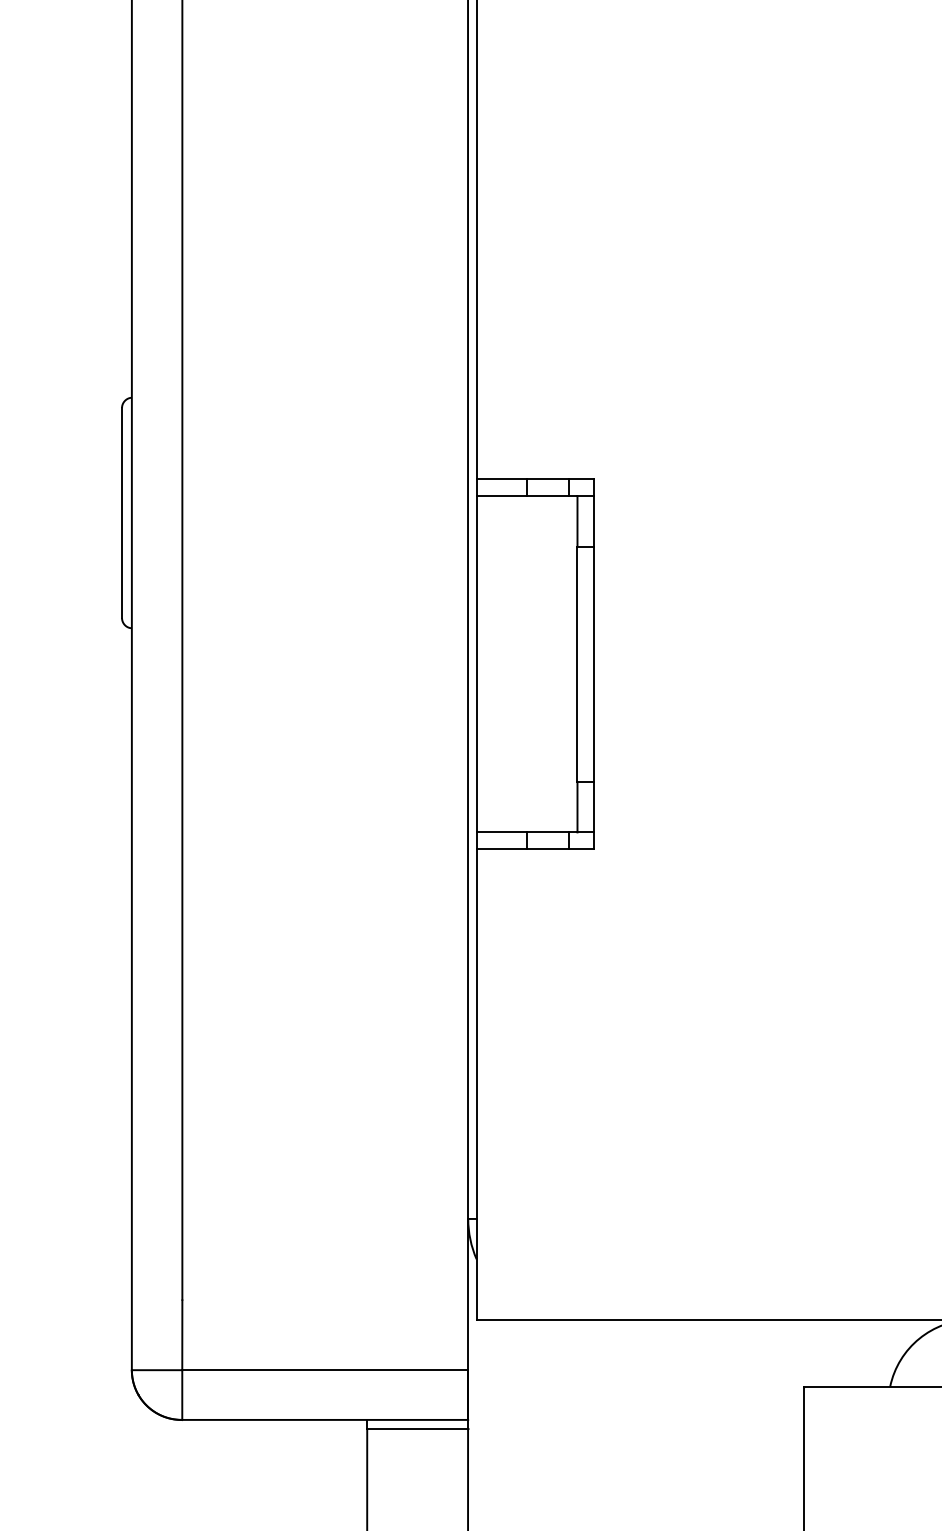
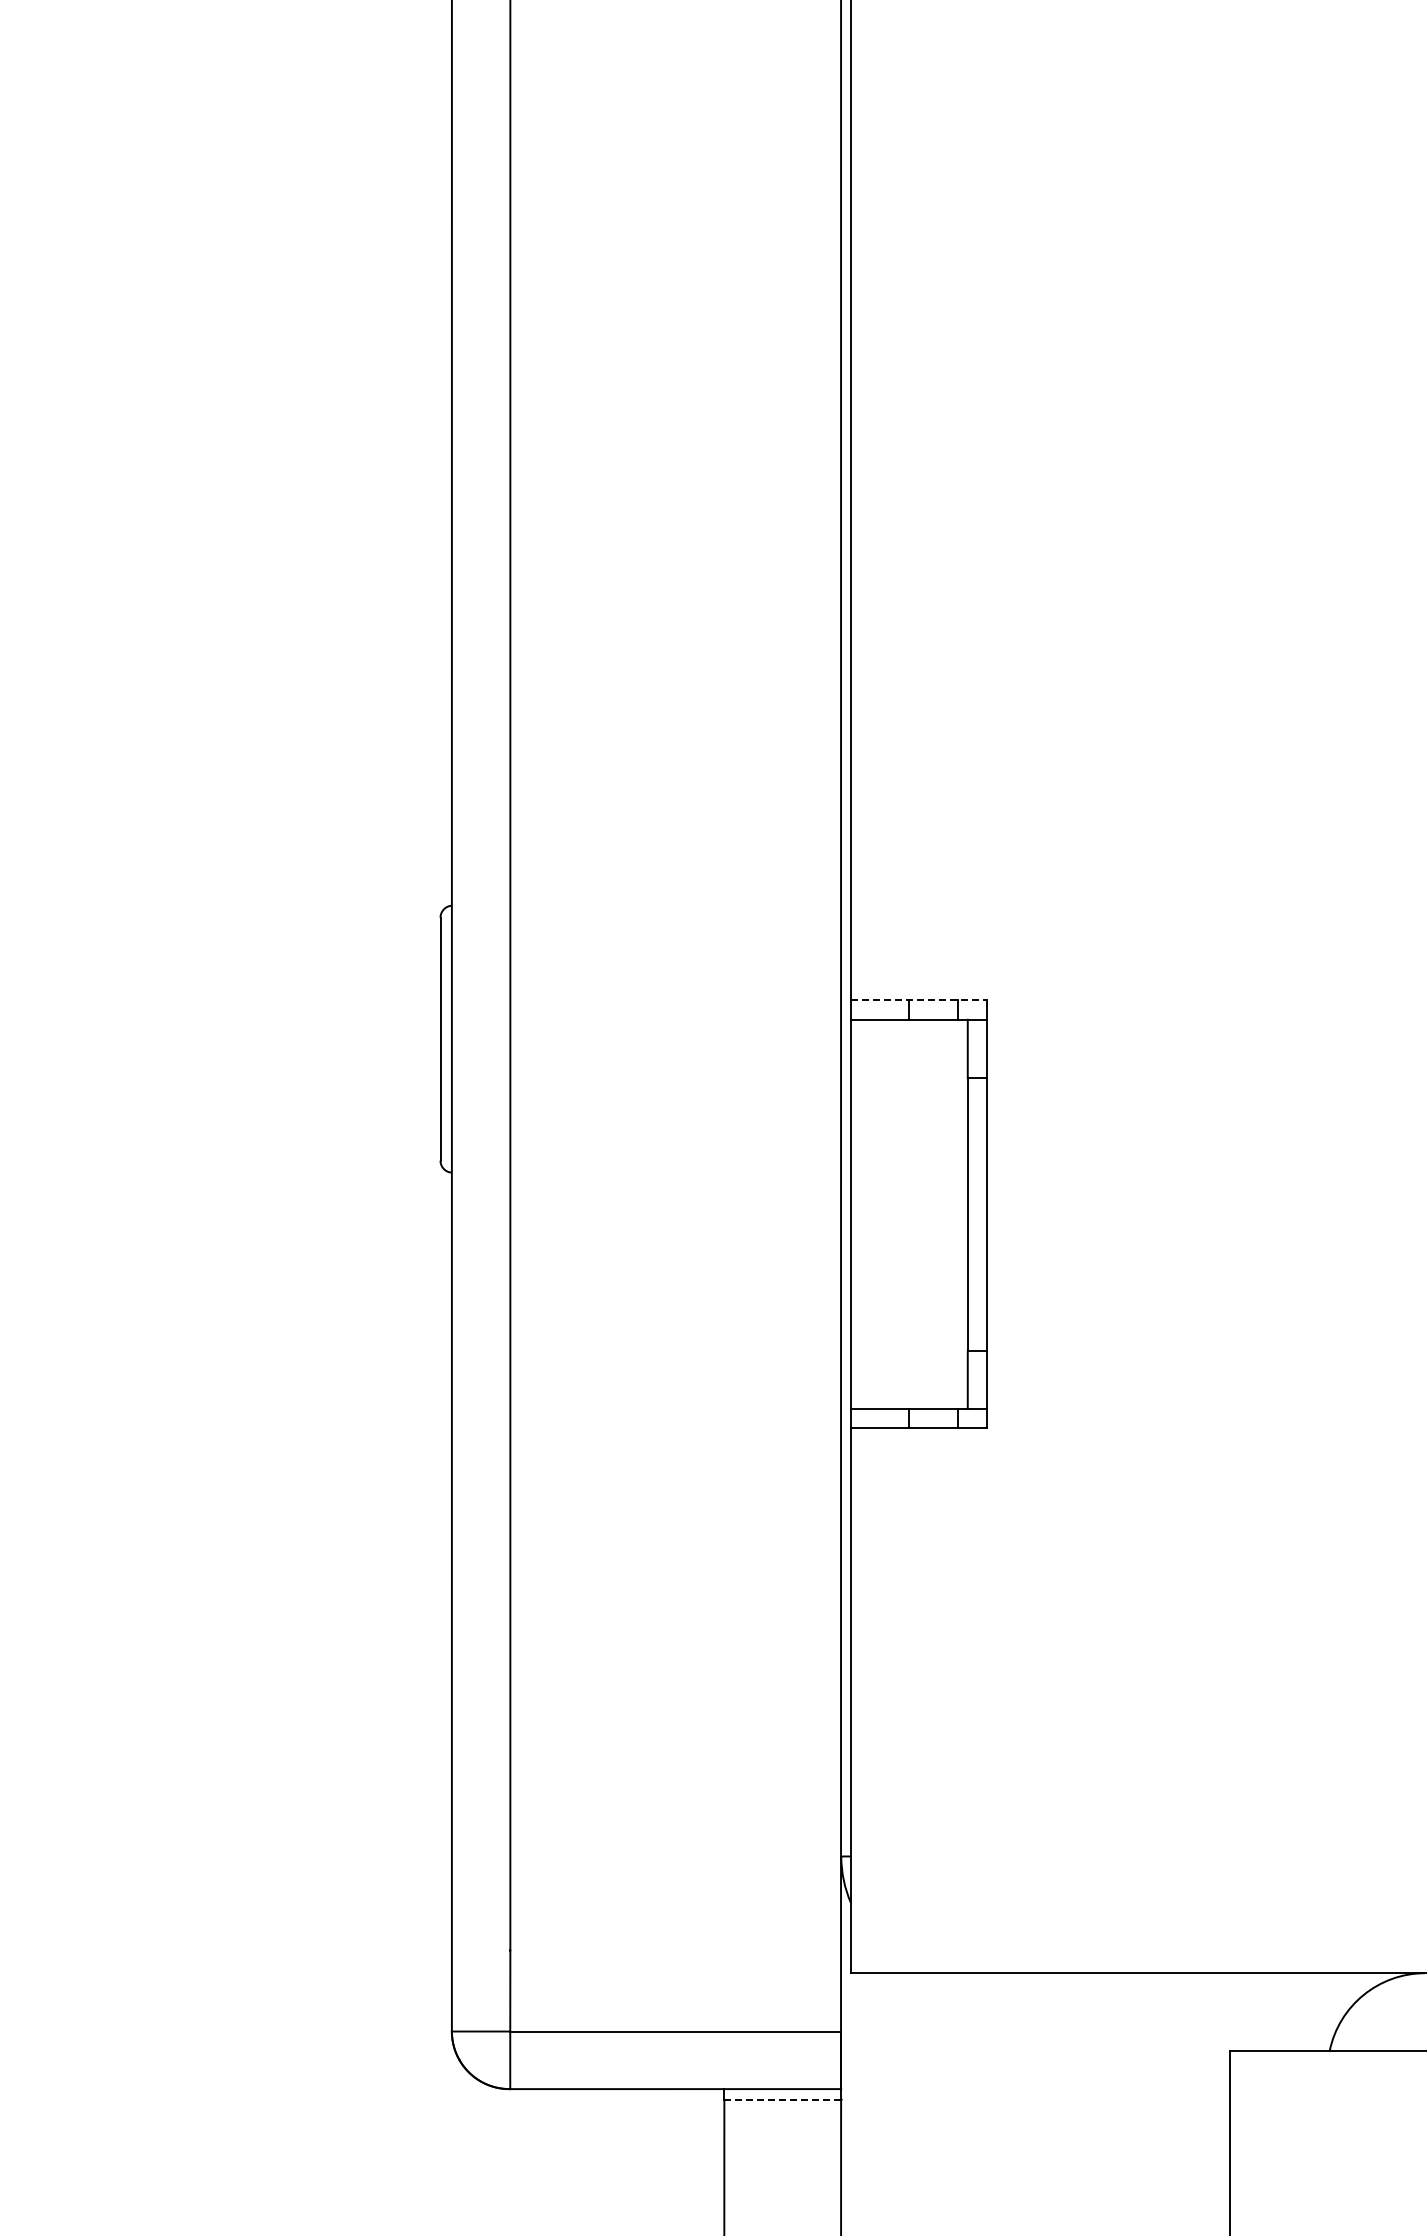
line: (535, 479) -> (919, 1000), solid -> dashed
line: (418, 1428) -> (783, 2099), solid -> dashed

